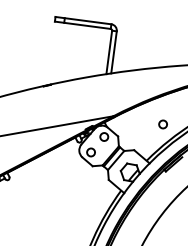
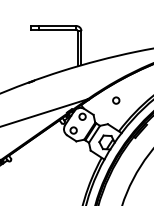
circle: (163, 124) -> (116, 100), moved

